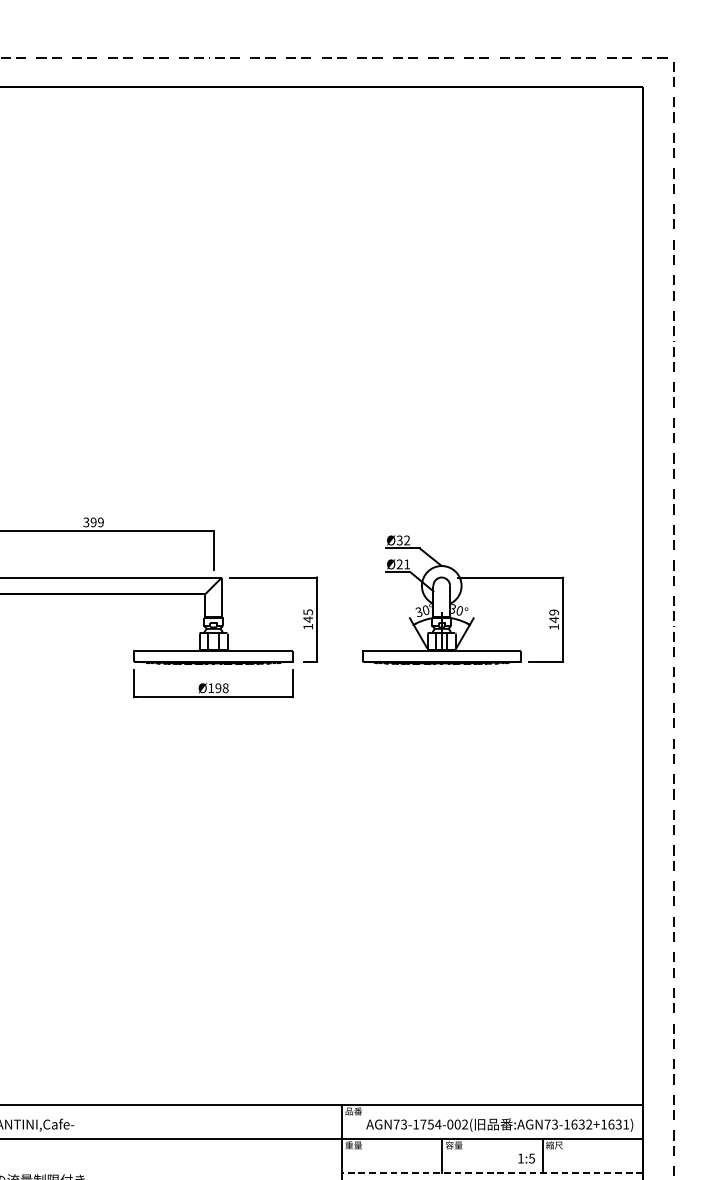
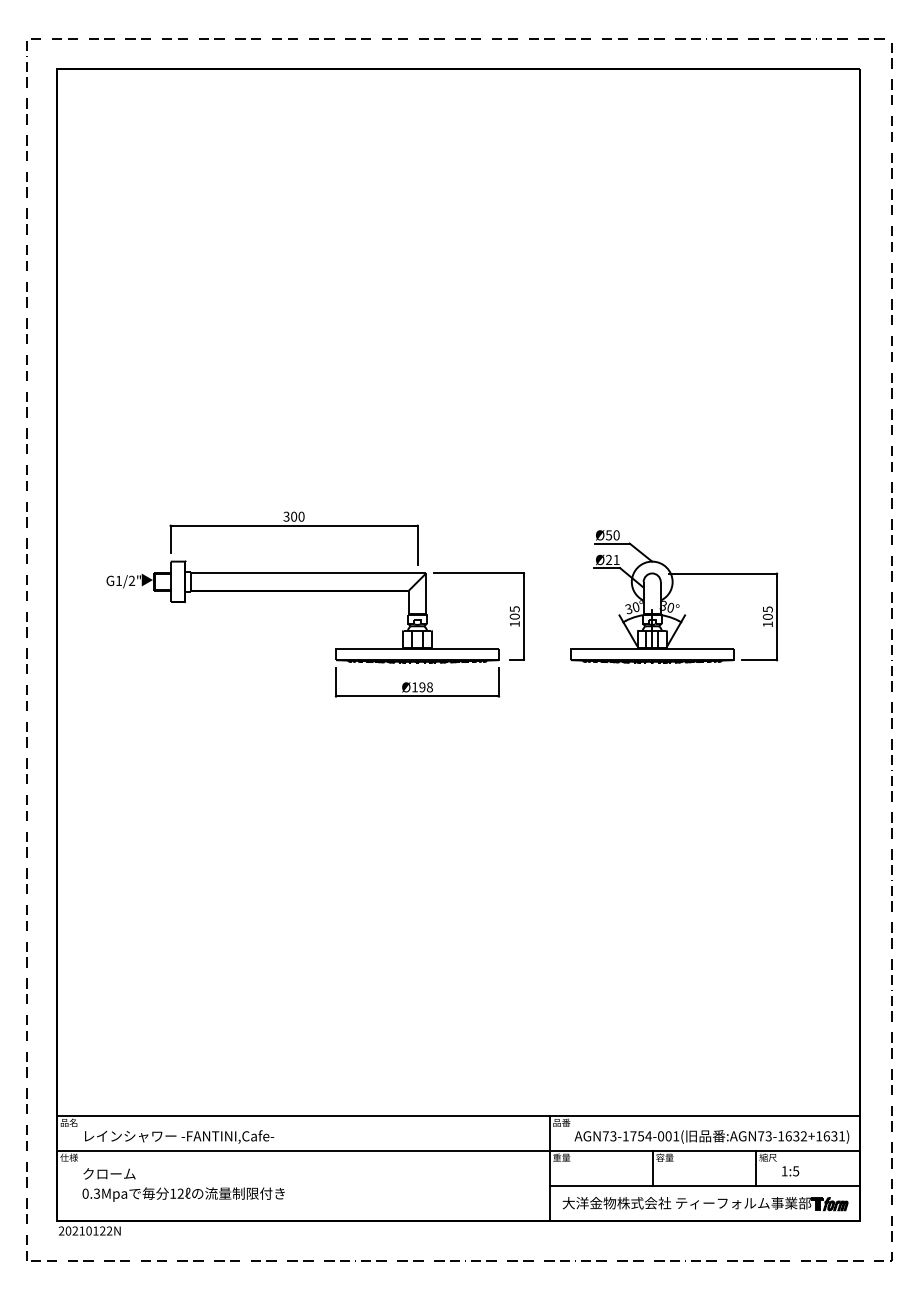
text: (96, 522) -> (297, 516), 399 -> 300
text: (403, 540) -> (612, 535), Ø32 -> Ø50
text: (553, 616) -> (767, 613), 149 -> 105
text: (307, 619) -> (514, 616), 145 -> 105
text: (465, 1124) -> (676, 1136), AGN73-1754-002( -> AGN73-1754-001(
text: (526, 1158) -> (790, 1171), moved
line: (492, 1173) -> (704, 1186), dashed -> solid

